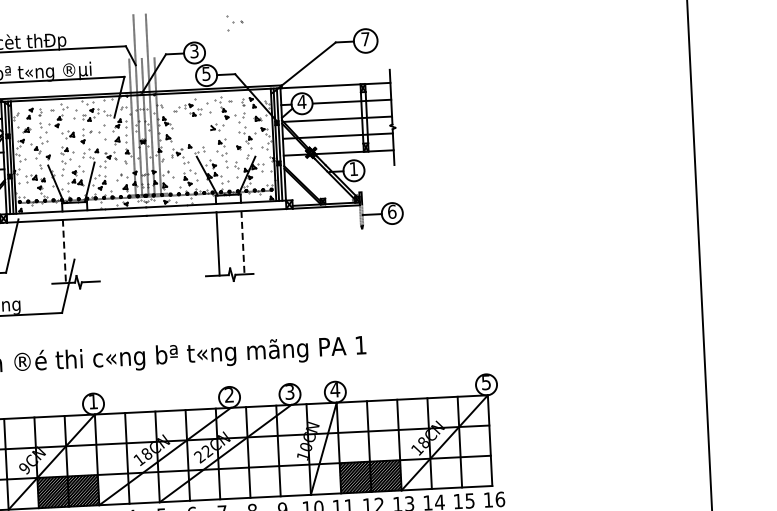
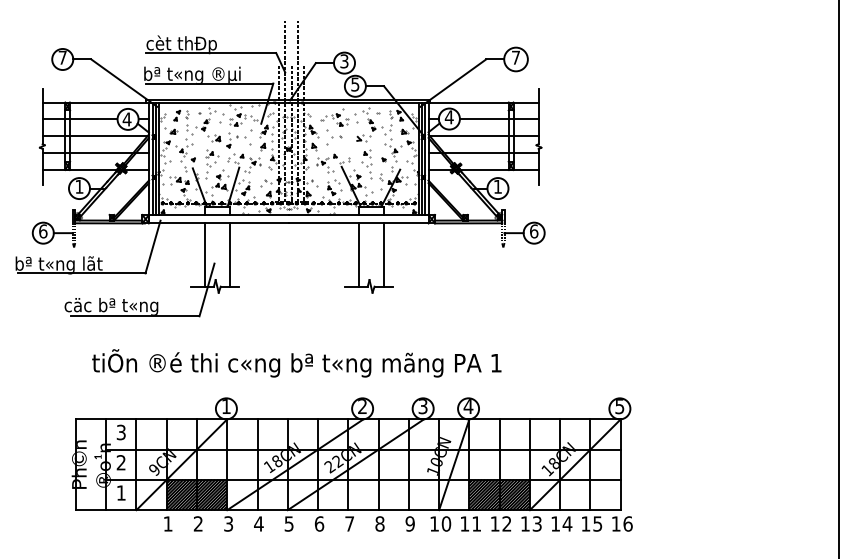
part: (235, 22) -> (334, 137), moved
line: (242, 242) -> (383, 254), dashed -> solid
line: (89, 249) -> (229, 254), added
line: (64, 250) -> (204, 254), dashed -> solid

